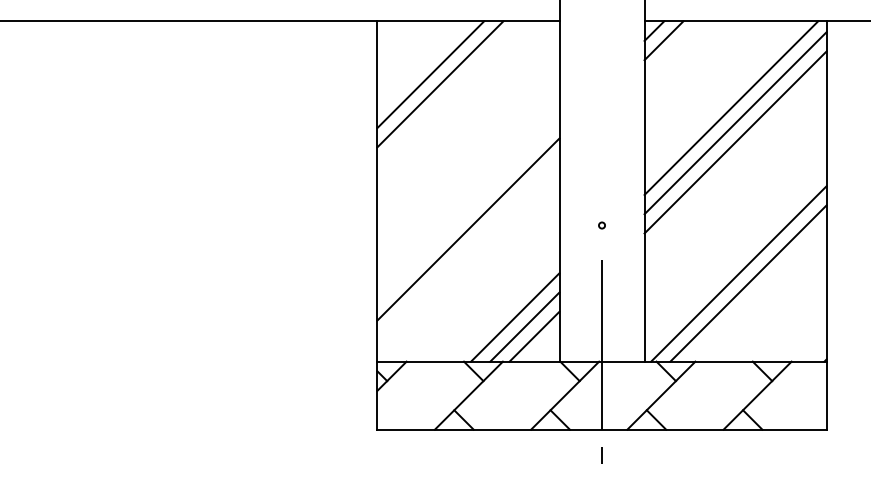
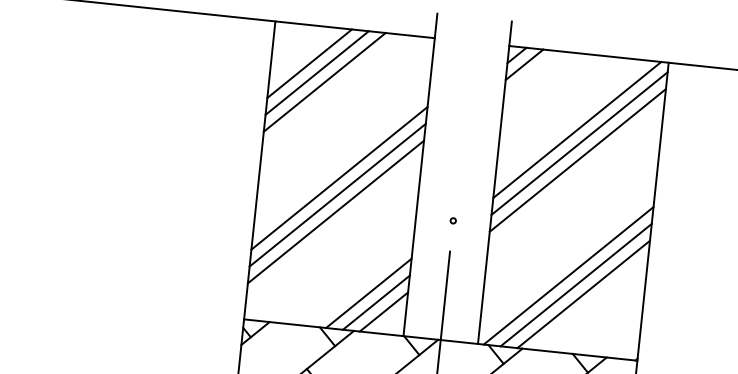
line: (420, 64) -> (309, 63), added
line: (468, 190) -> (339, 177), added
line: (468, 210) -> (337, 195), added
line: (757, 292) -> (583, 293), added

